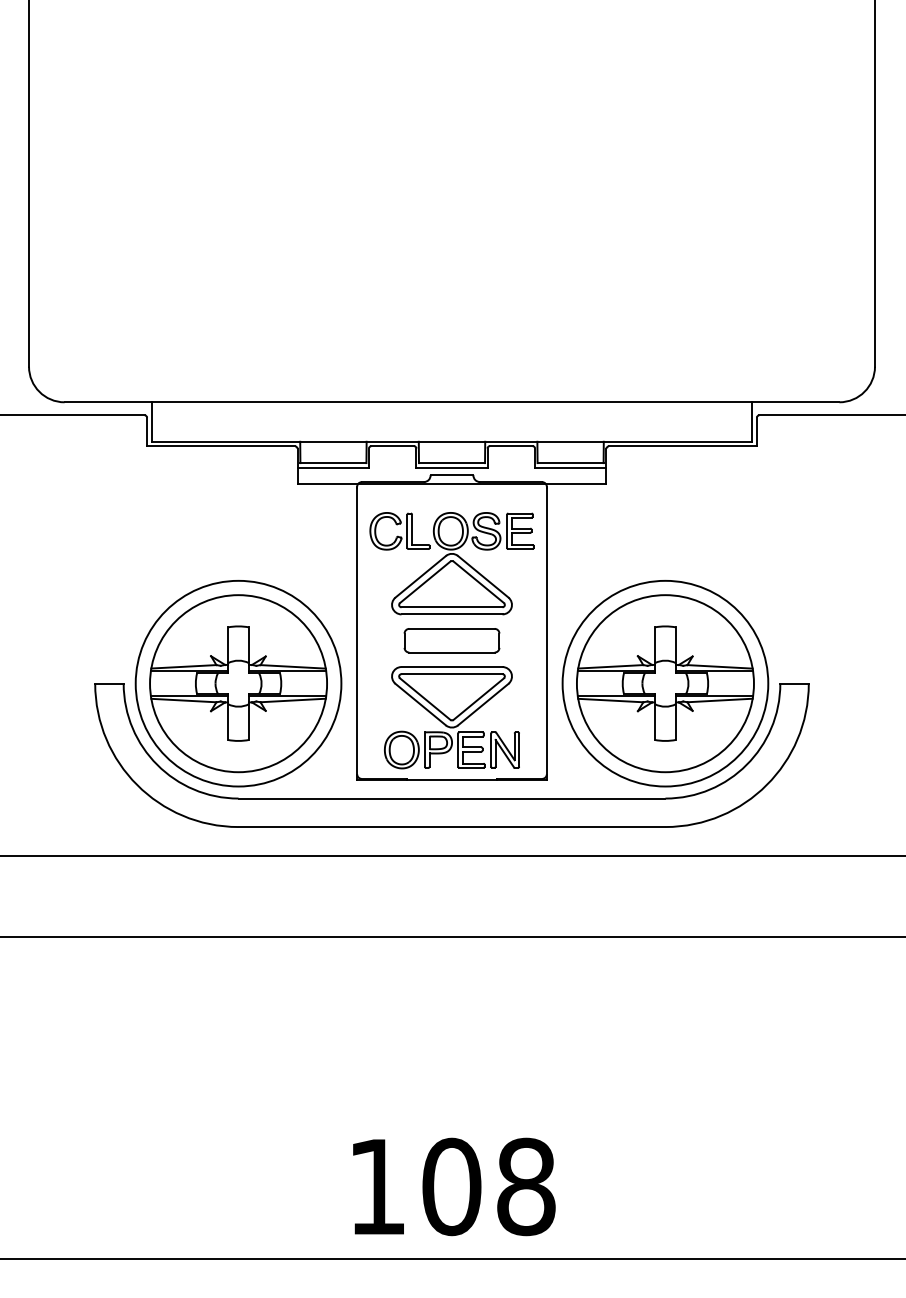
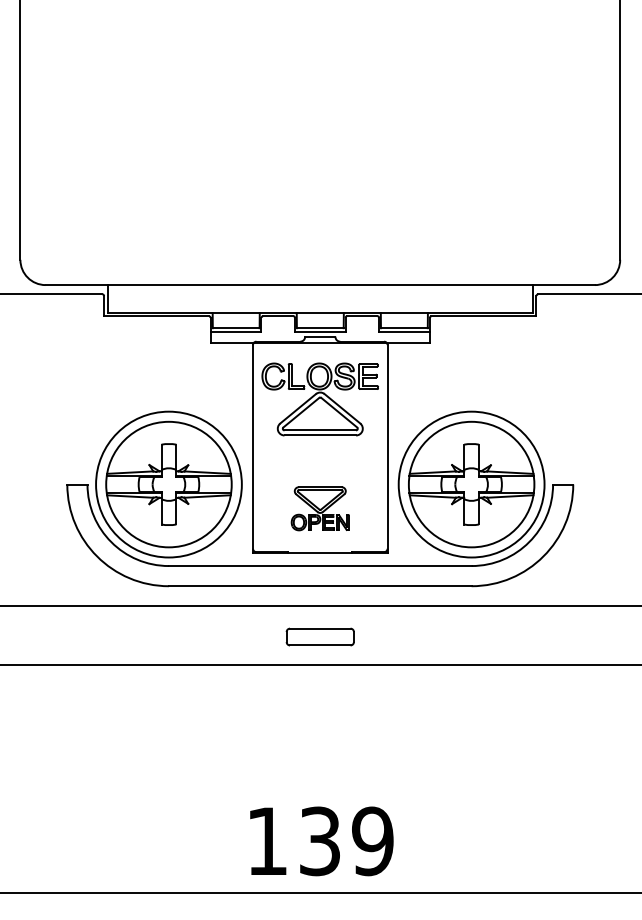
part: (451, 640) -> (319, 636), moved
part: (451, 717) -> (319, 508), size x0.6
text: (488, 1186) -> (346, 841), 108 -> 139

